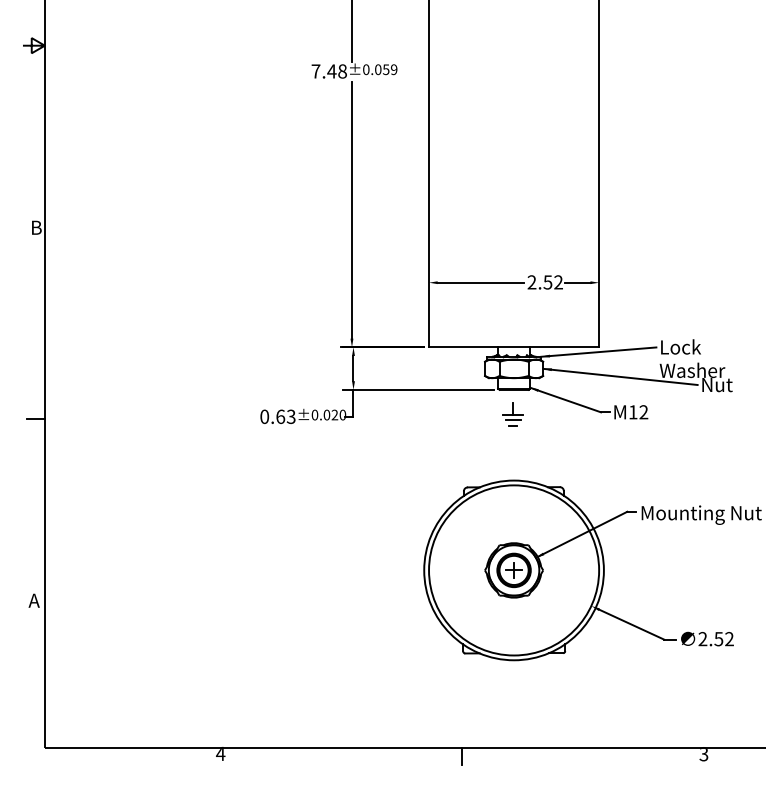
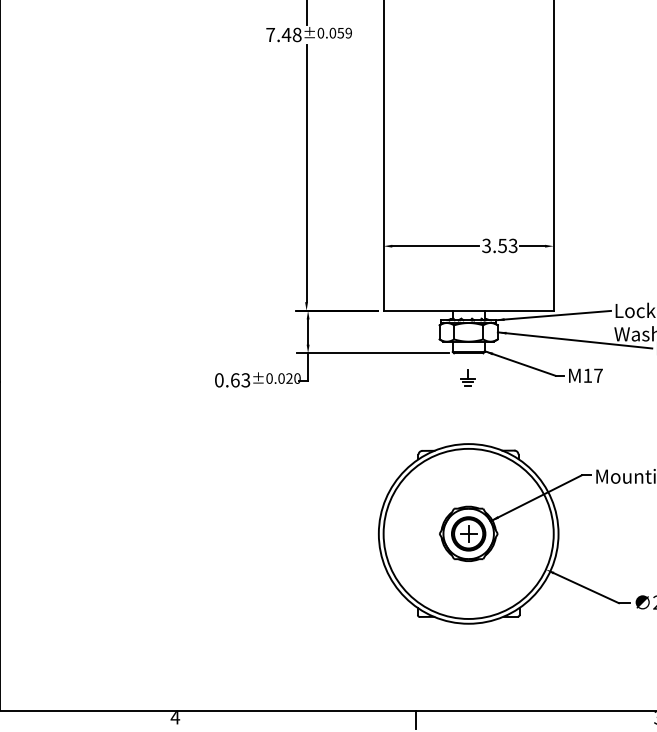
text: (544, 282) -> (499, 245), 2.52 -> 3.53
text: (643, 412) -> (598, 375), M12 -> M17
part: (512, 414) -> (467, 377), size x0.7

